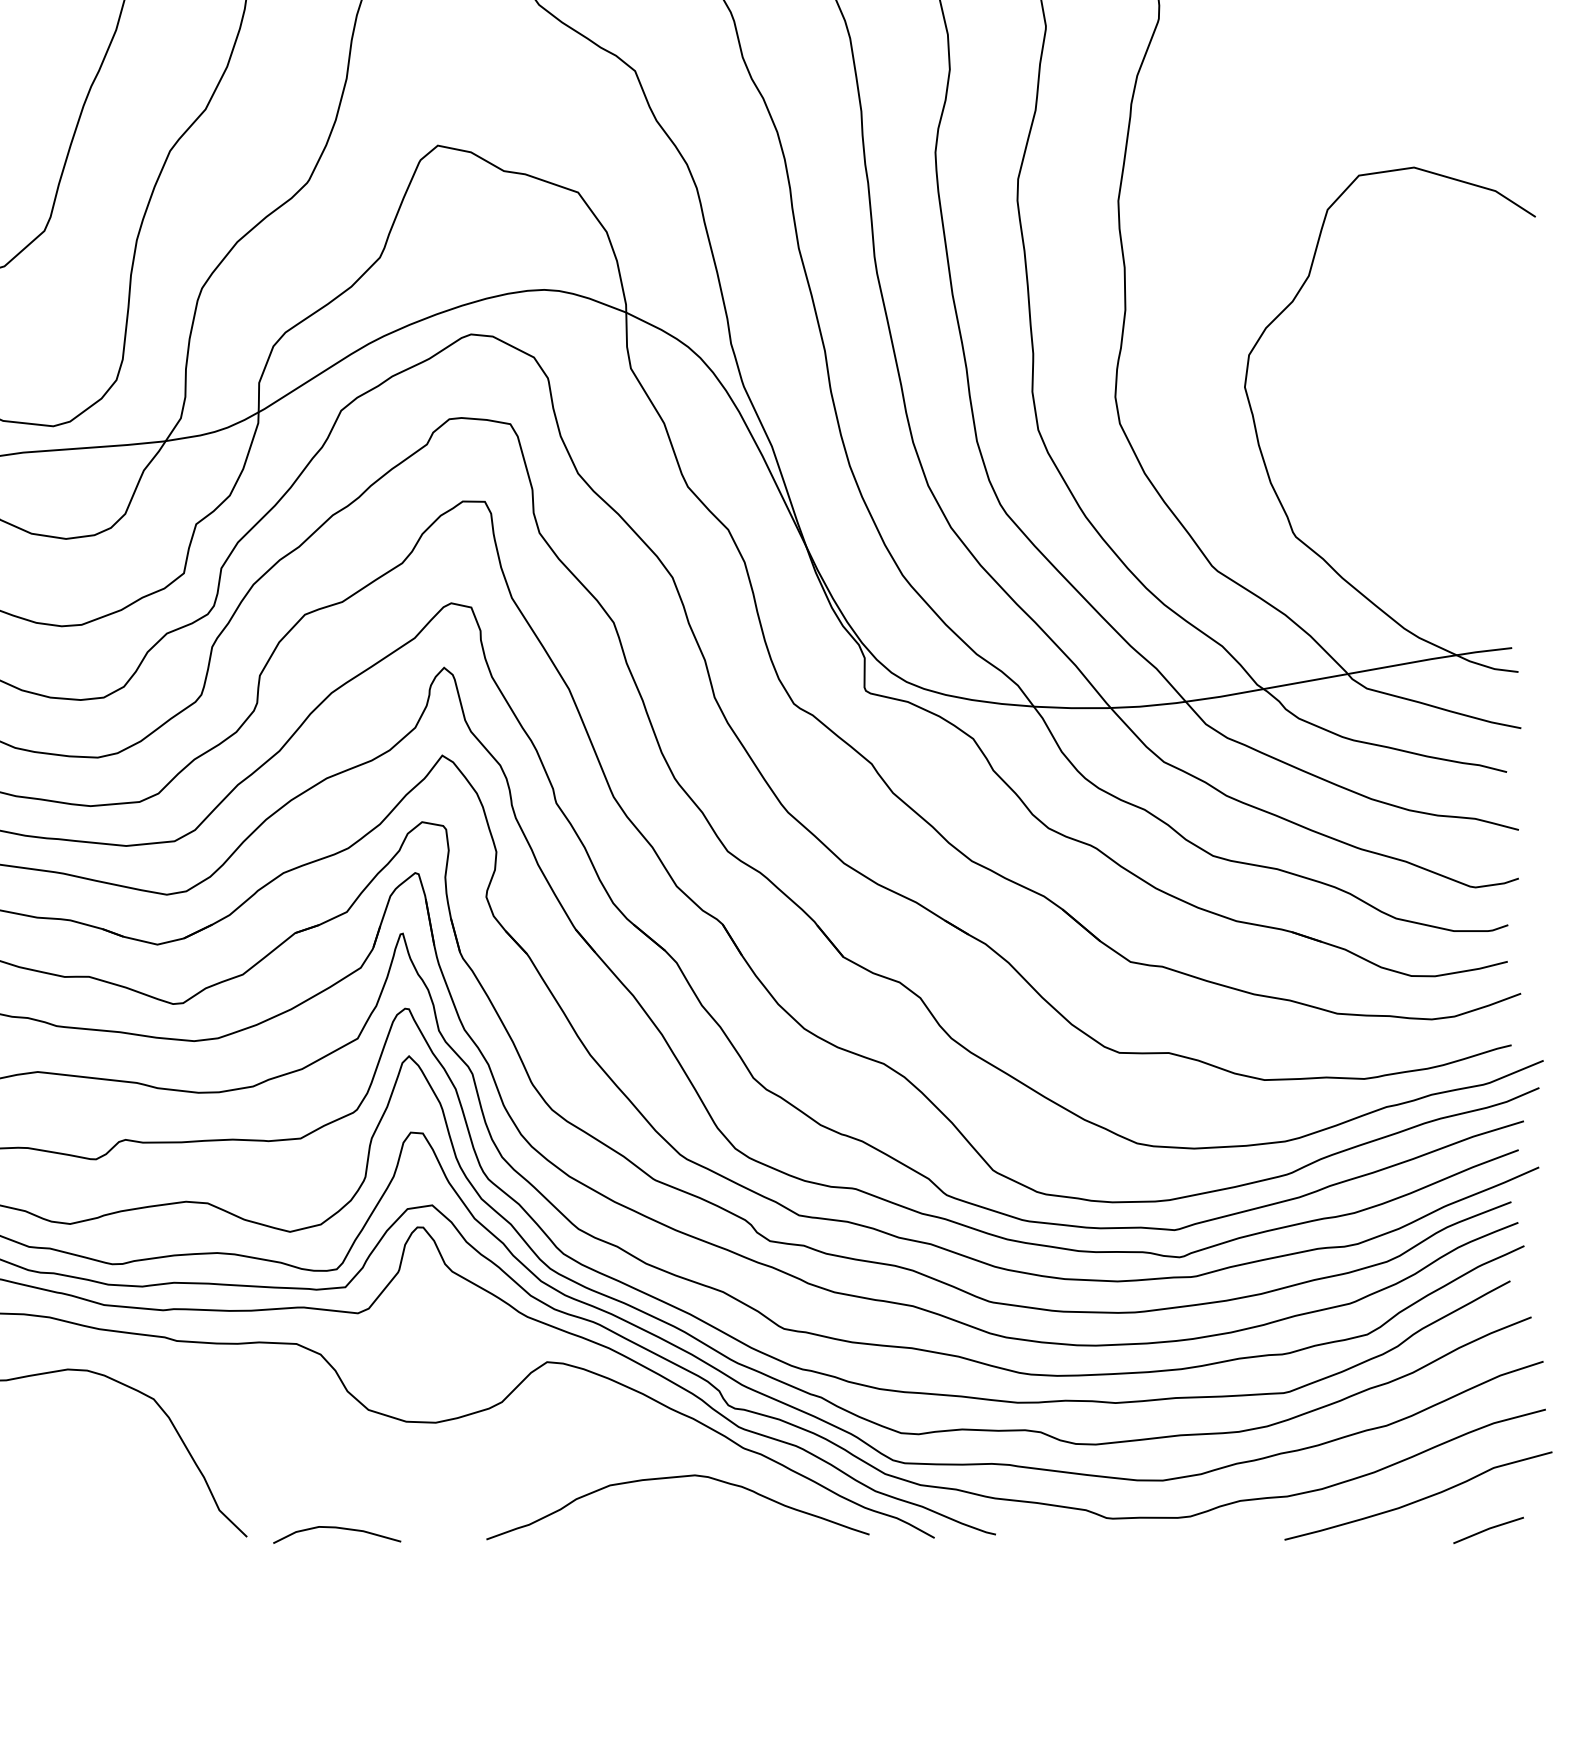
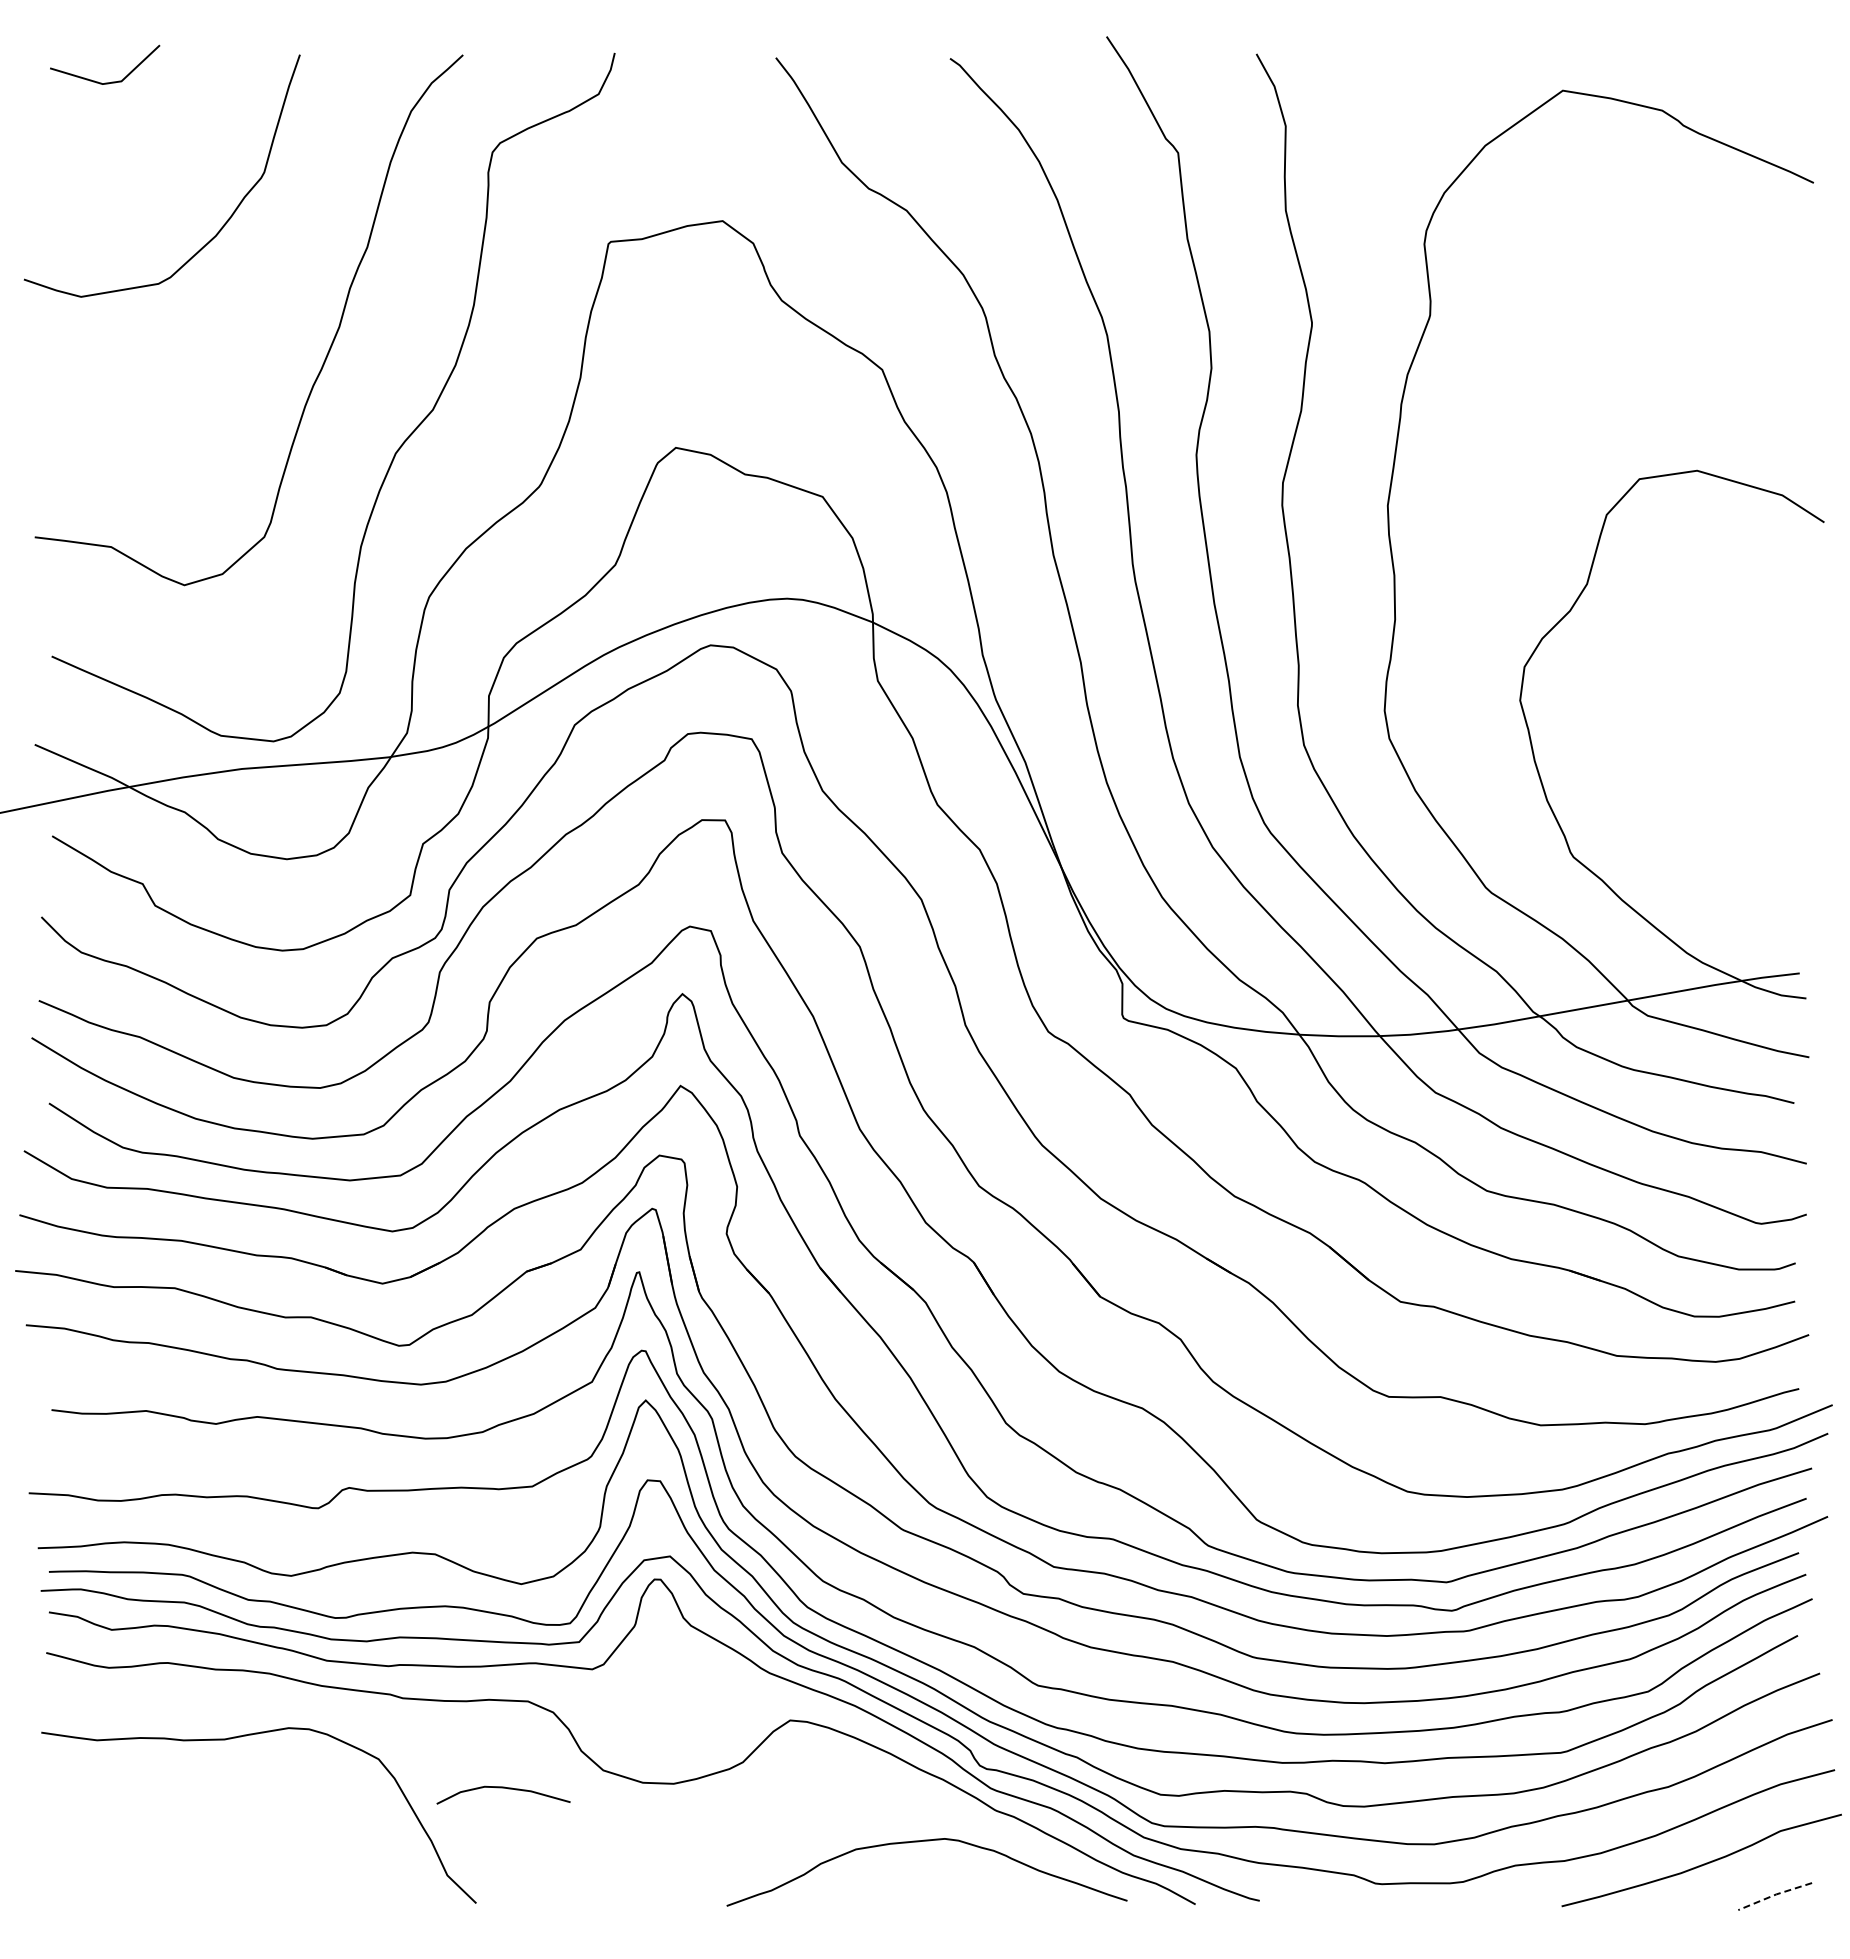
curve: (337, 1528) -> (503, 1788), moved
line: (1488, 1529) -> (1774, 1895), solid -> dashed

